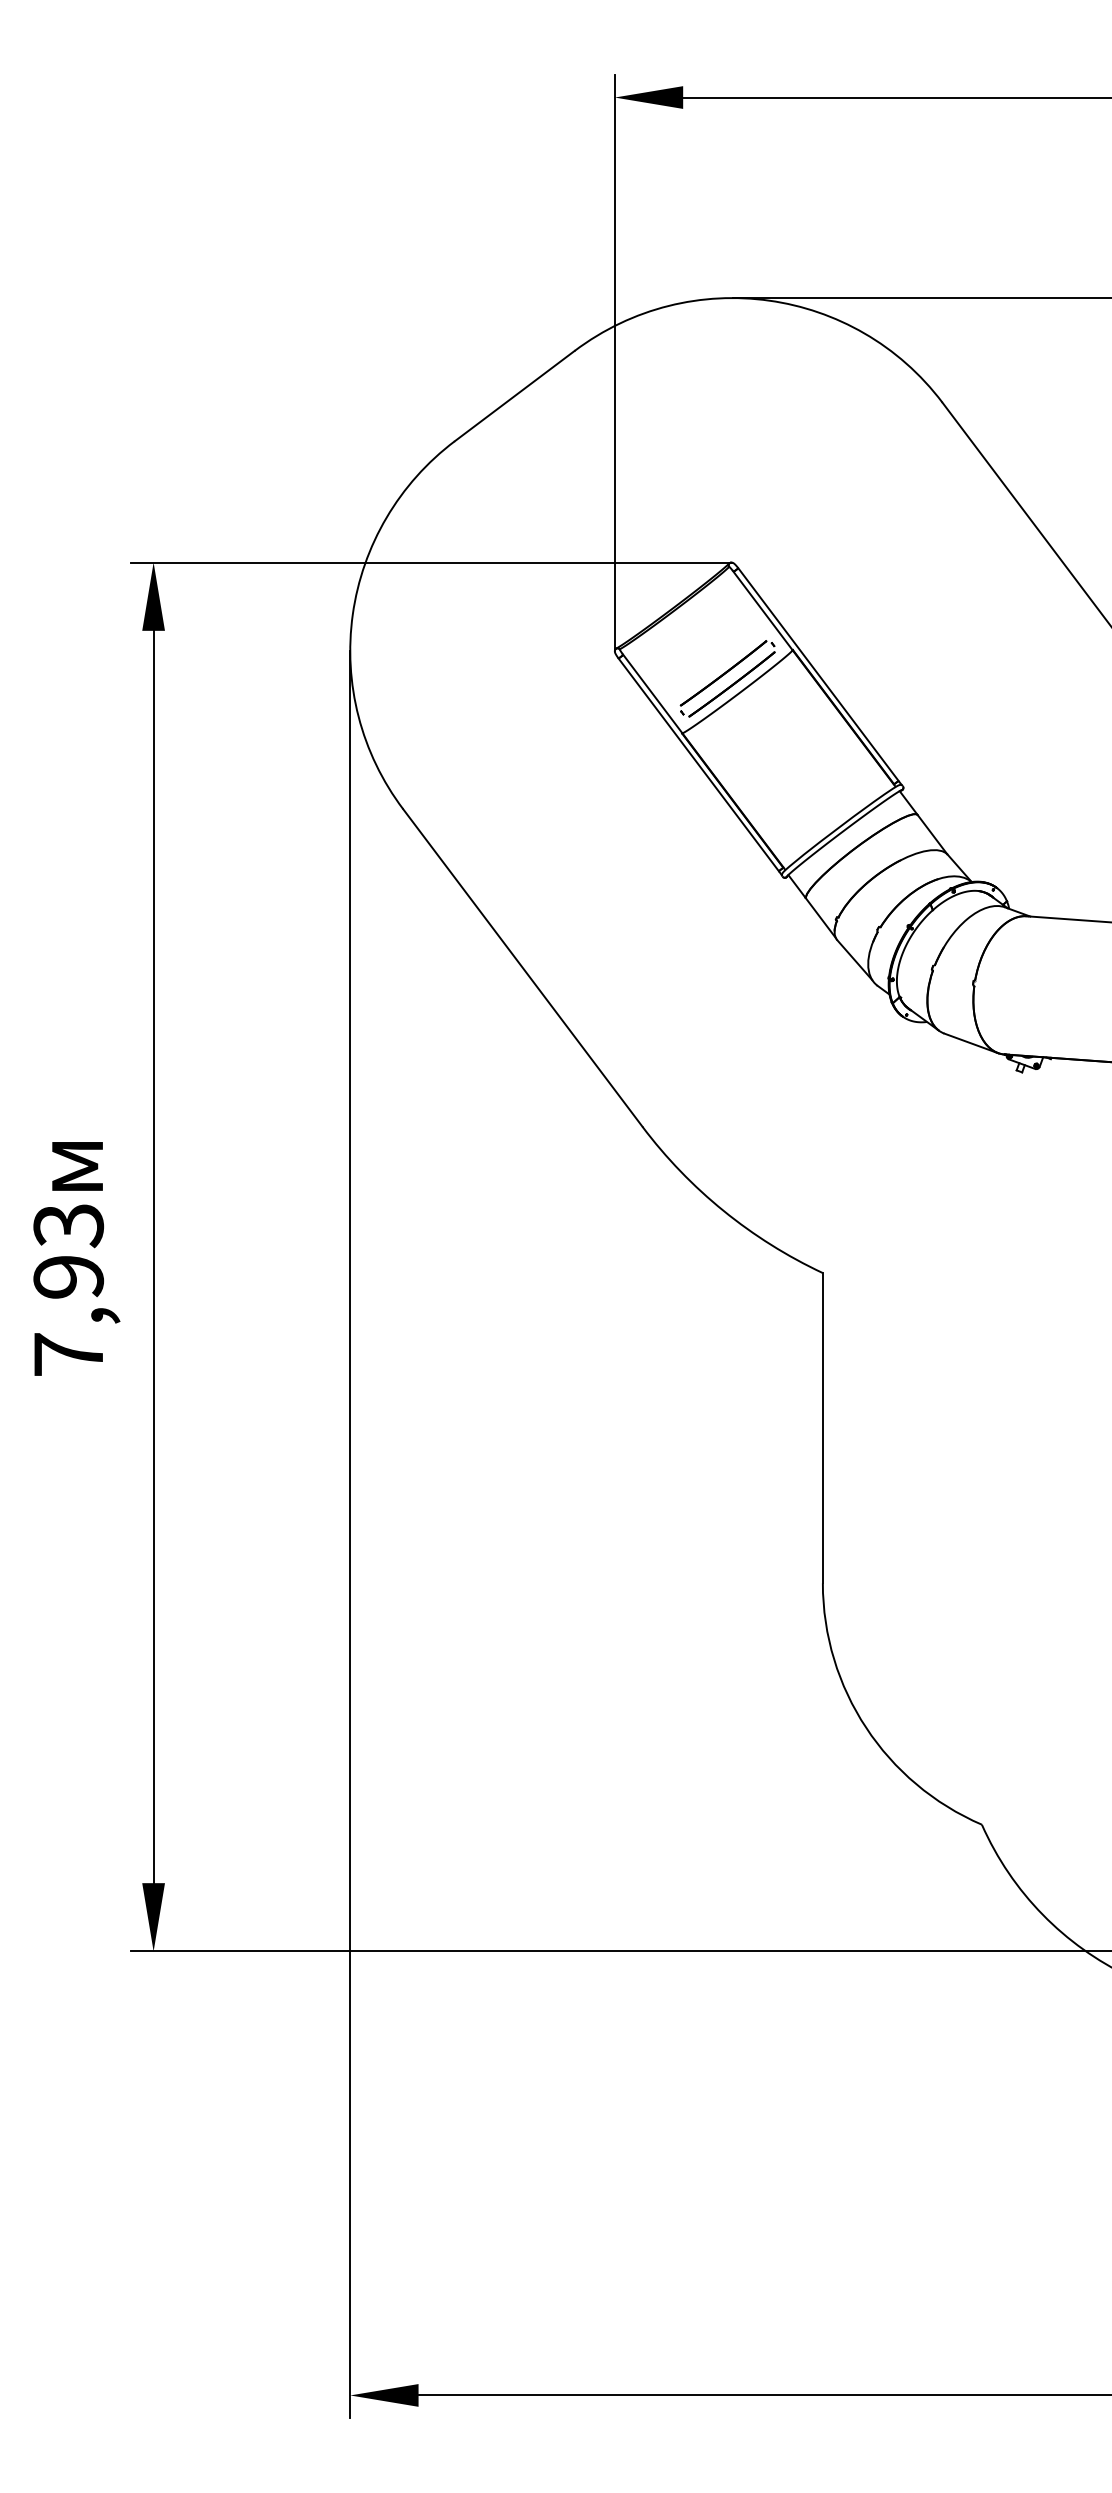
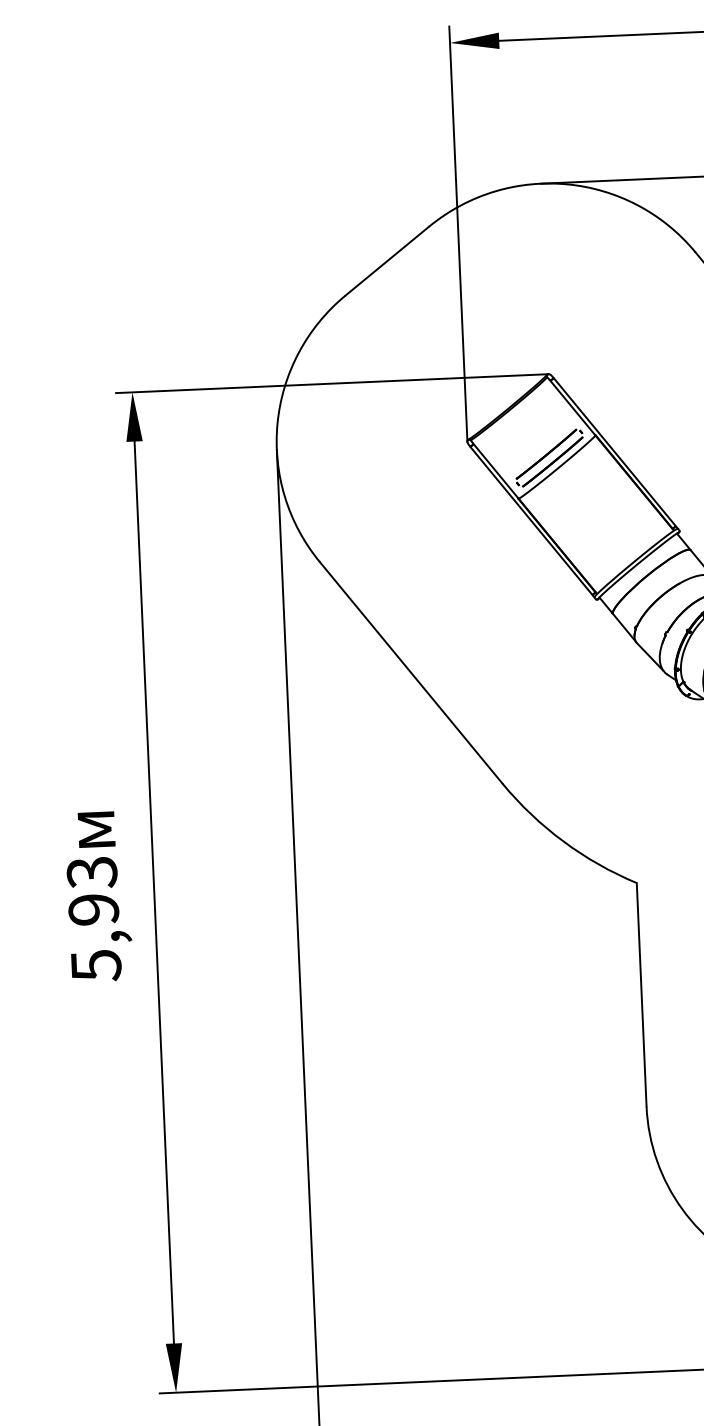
text: (69, 1355) -> (96, 966), 7,93 -> 5,93

